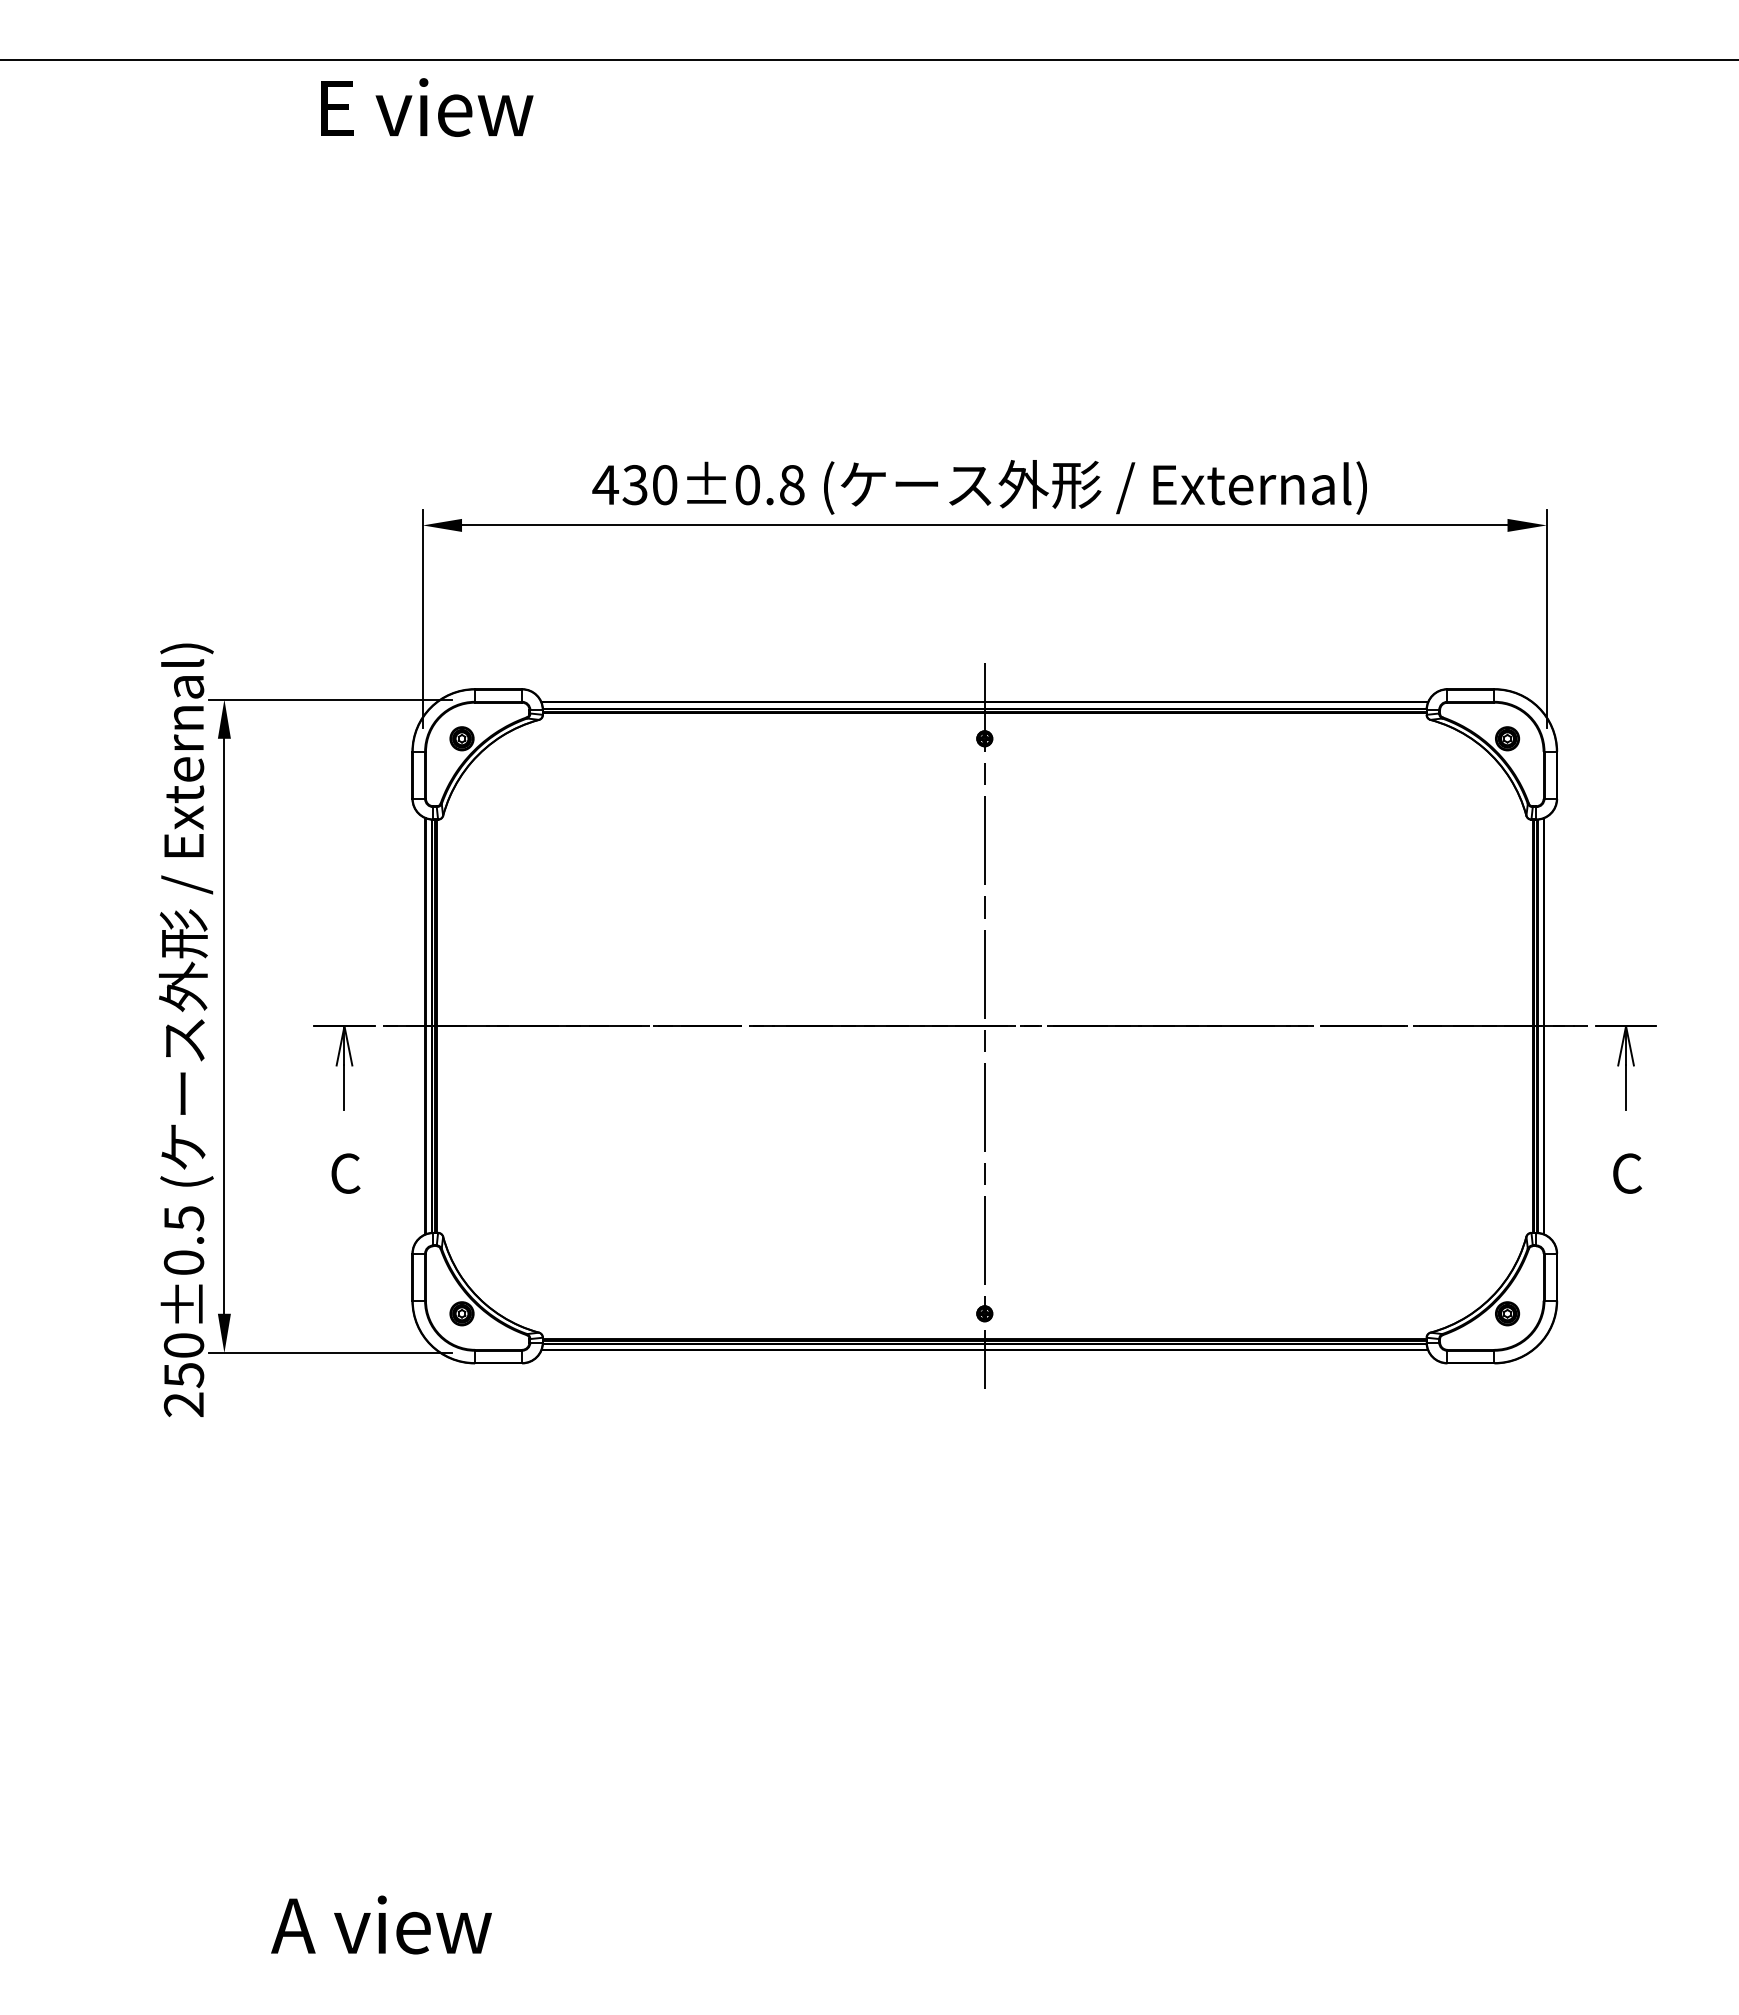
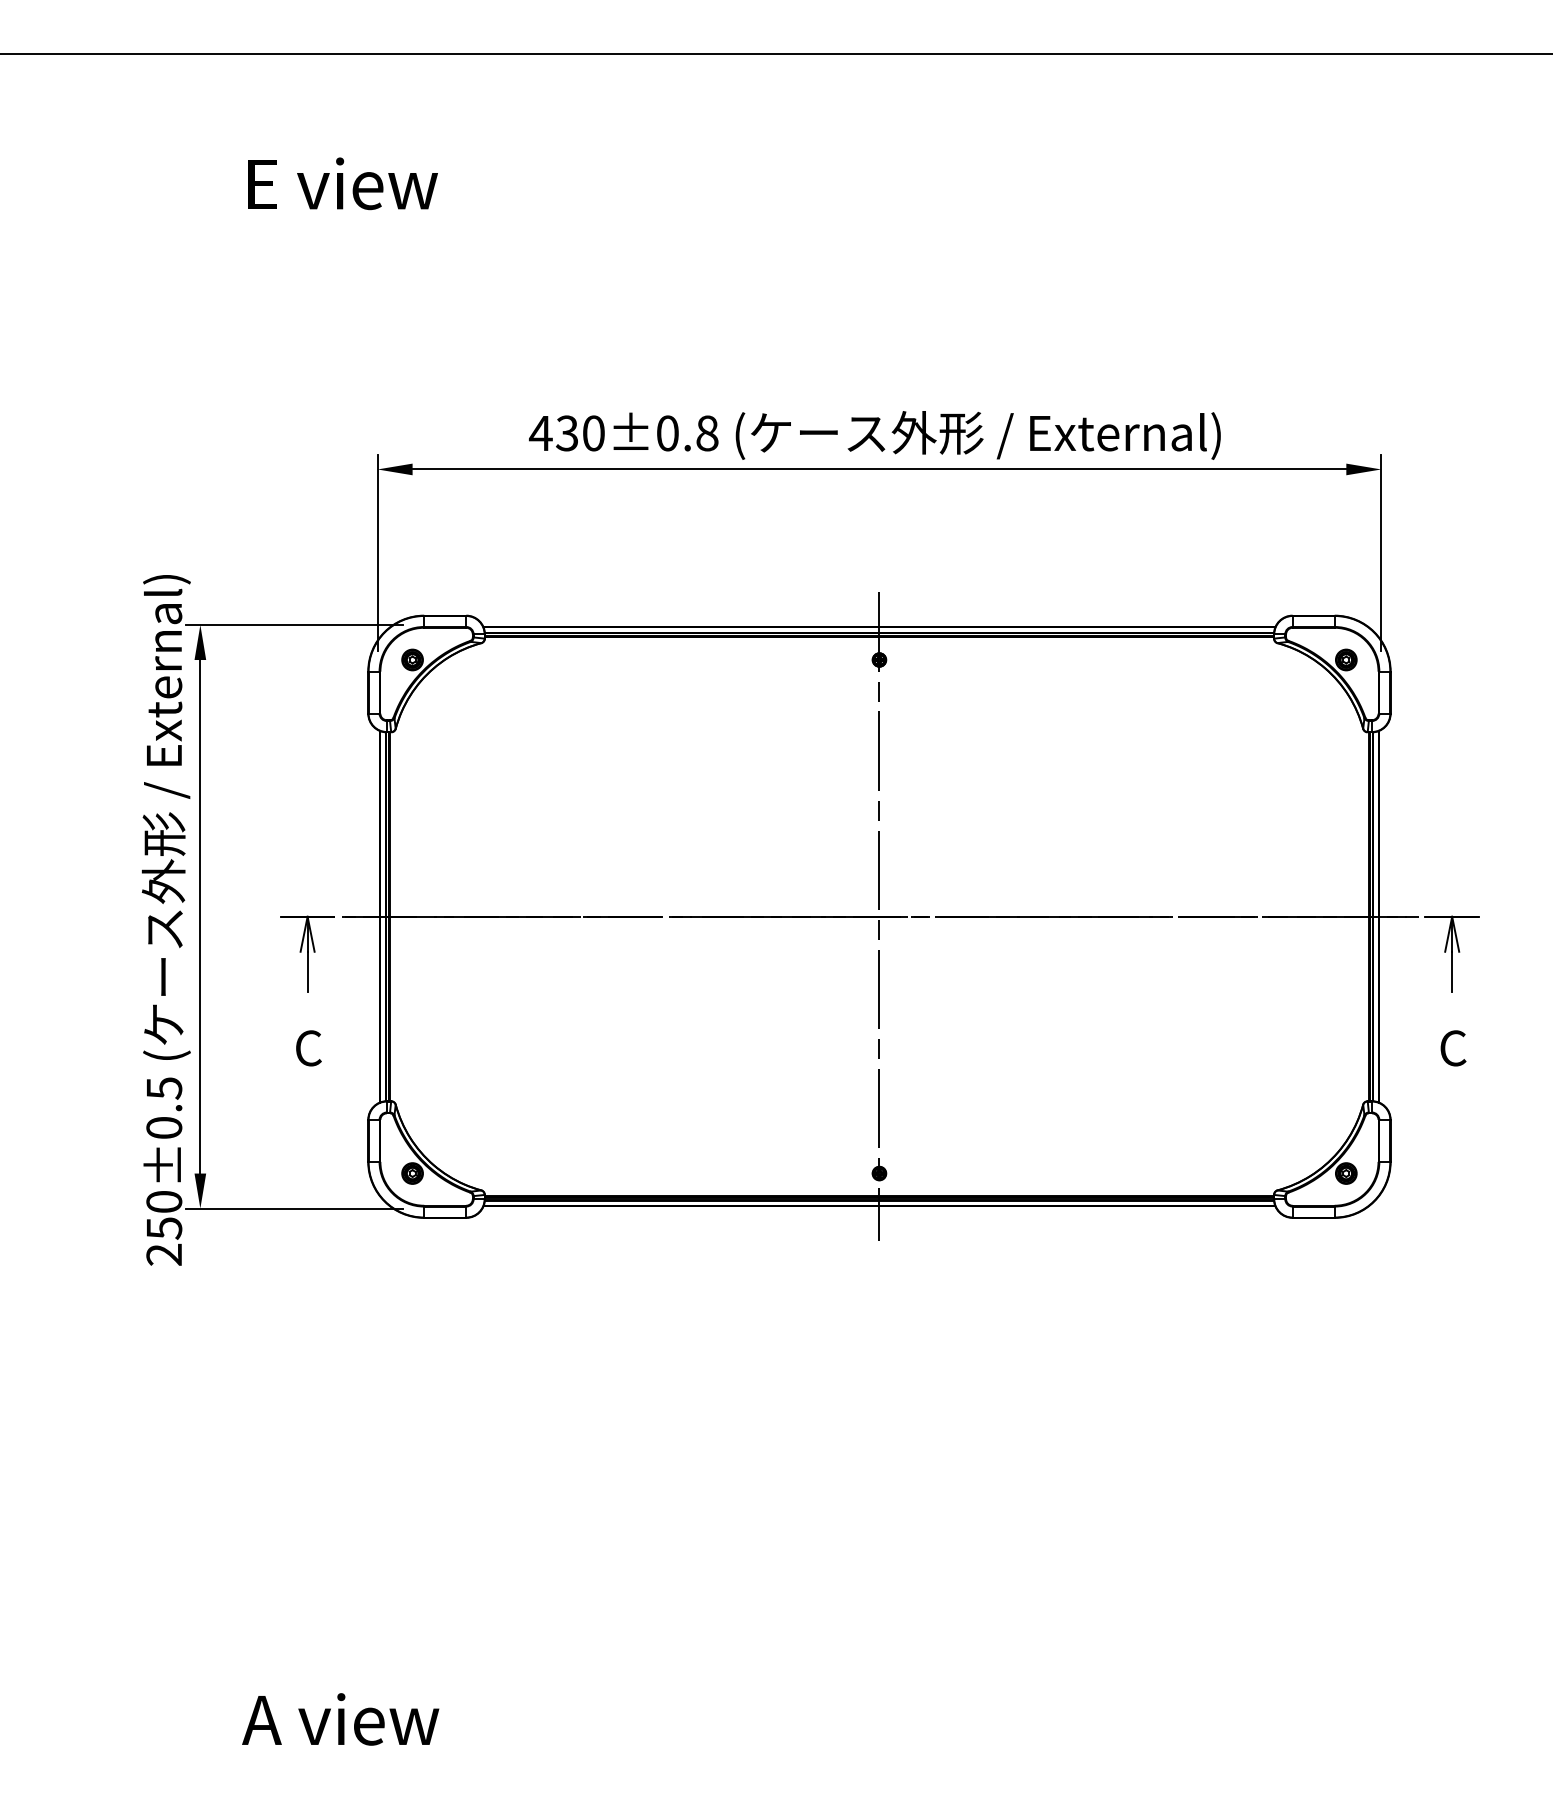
text: (427, 107) -> (343, 183), moved

